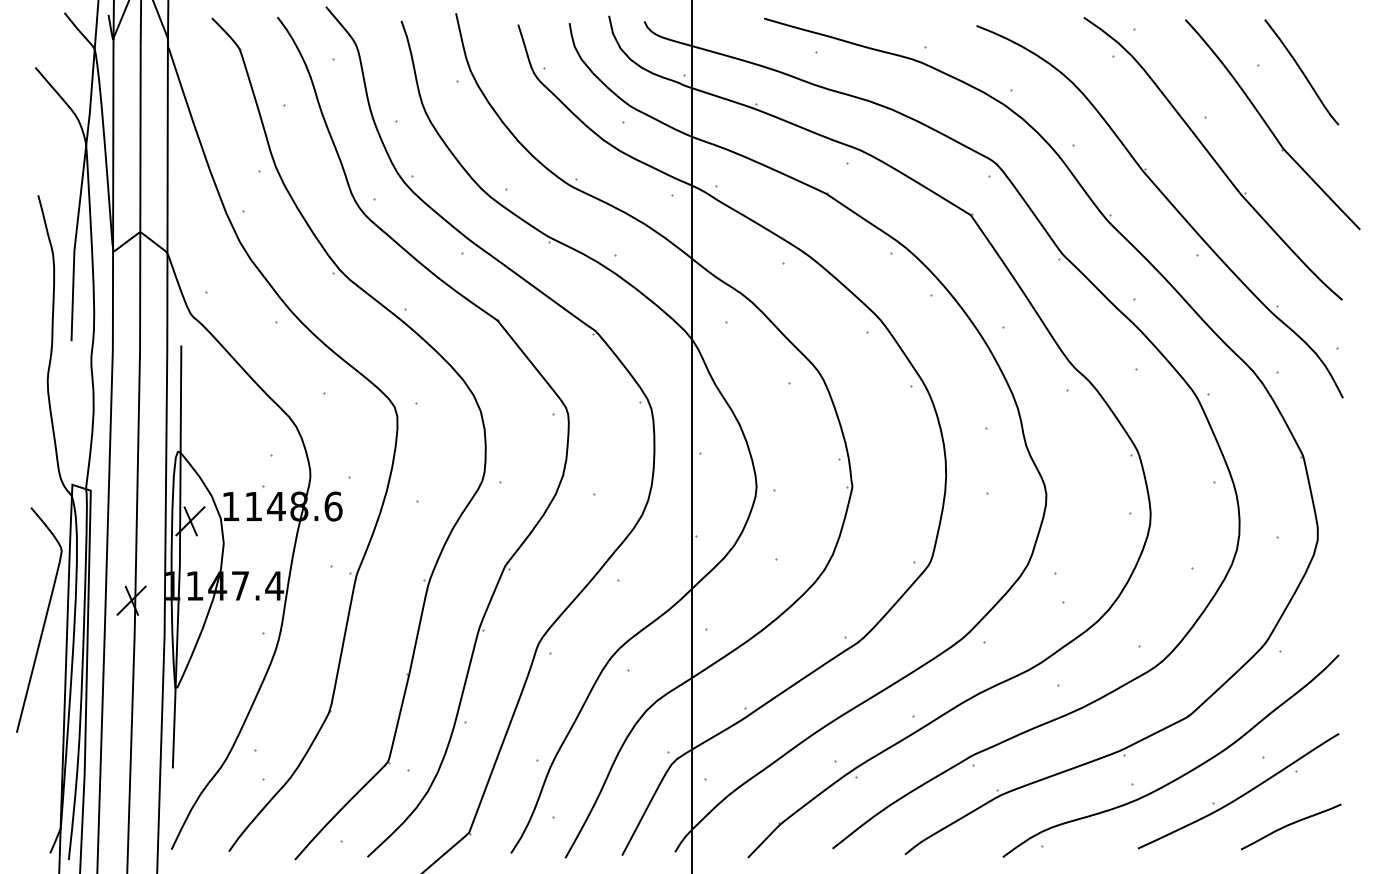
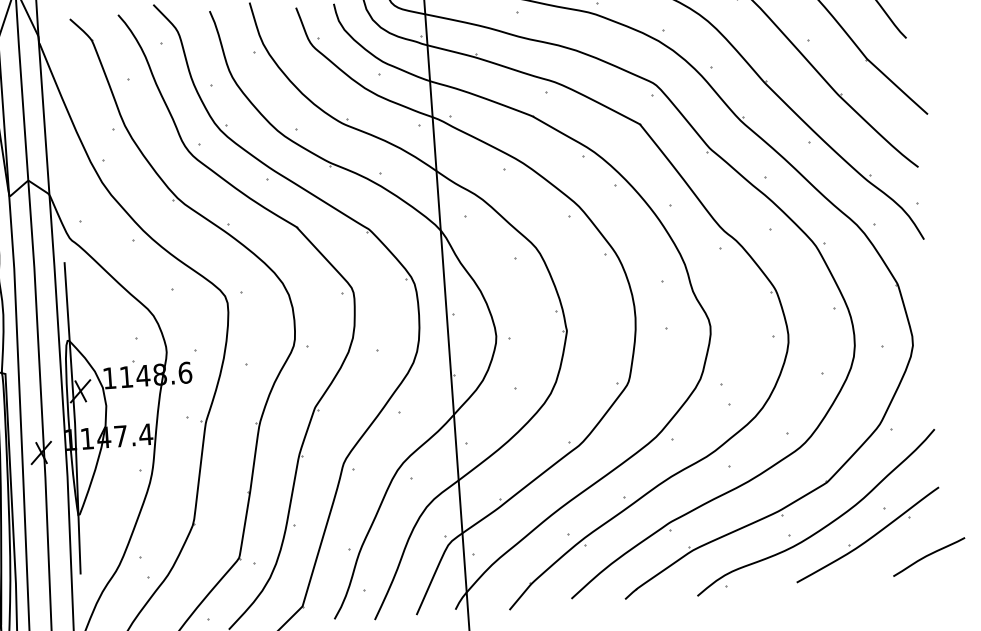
curve: (1290, 825) -> (928, 556), moved

